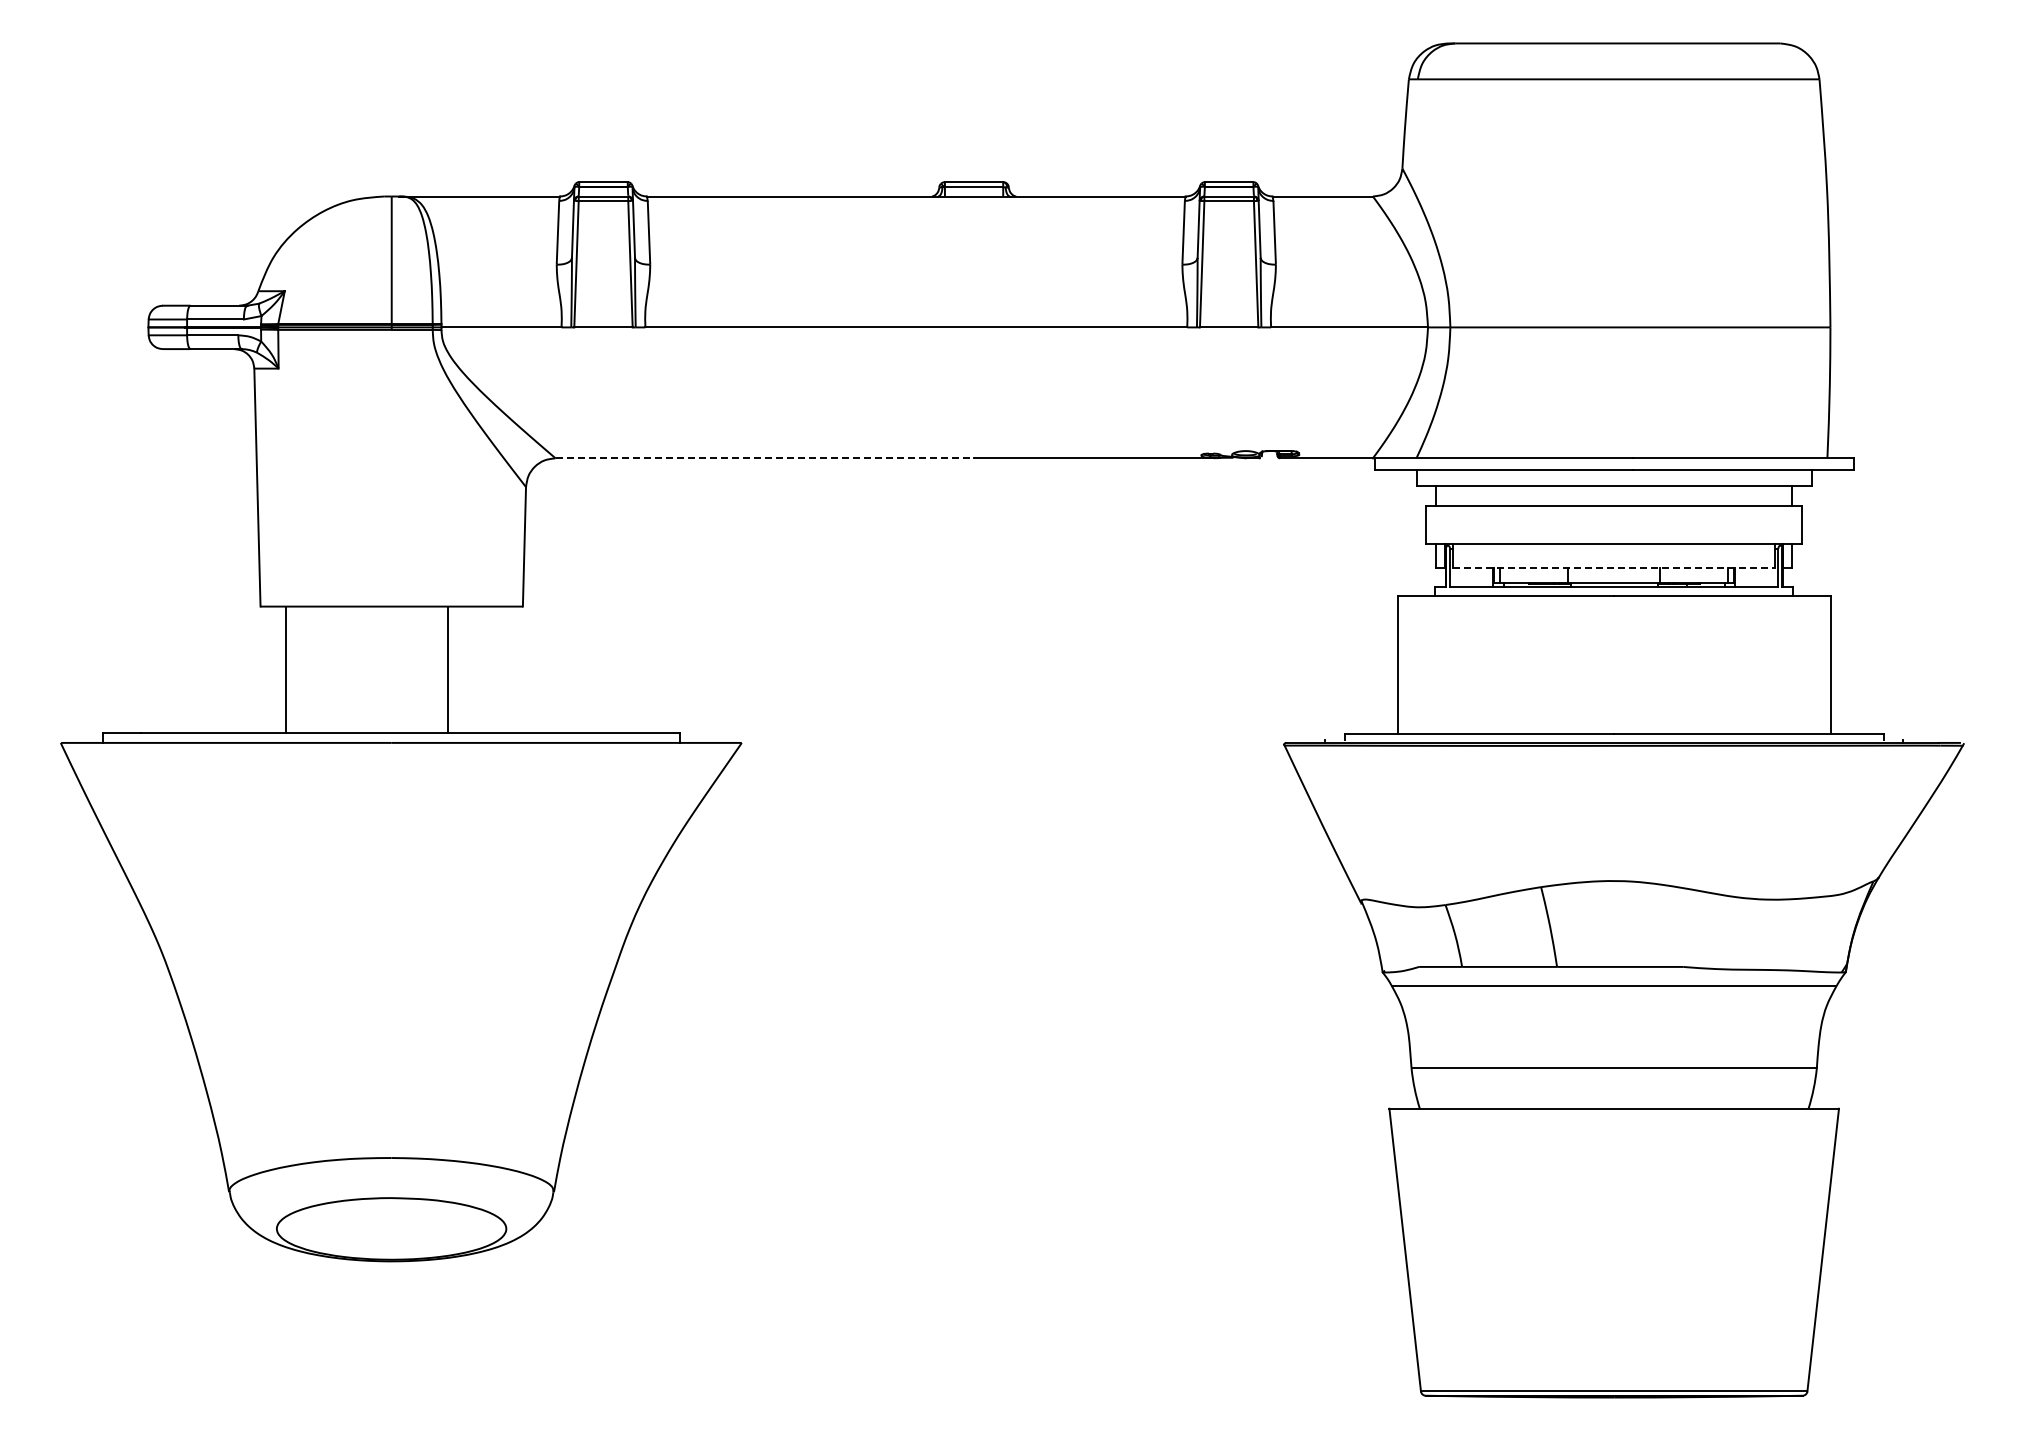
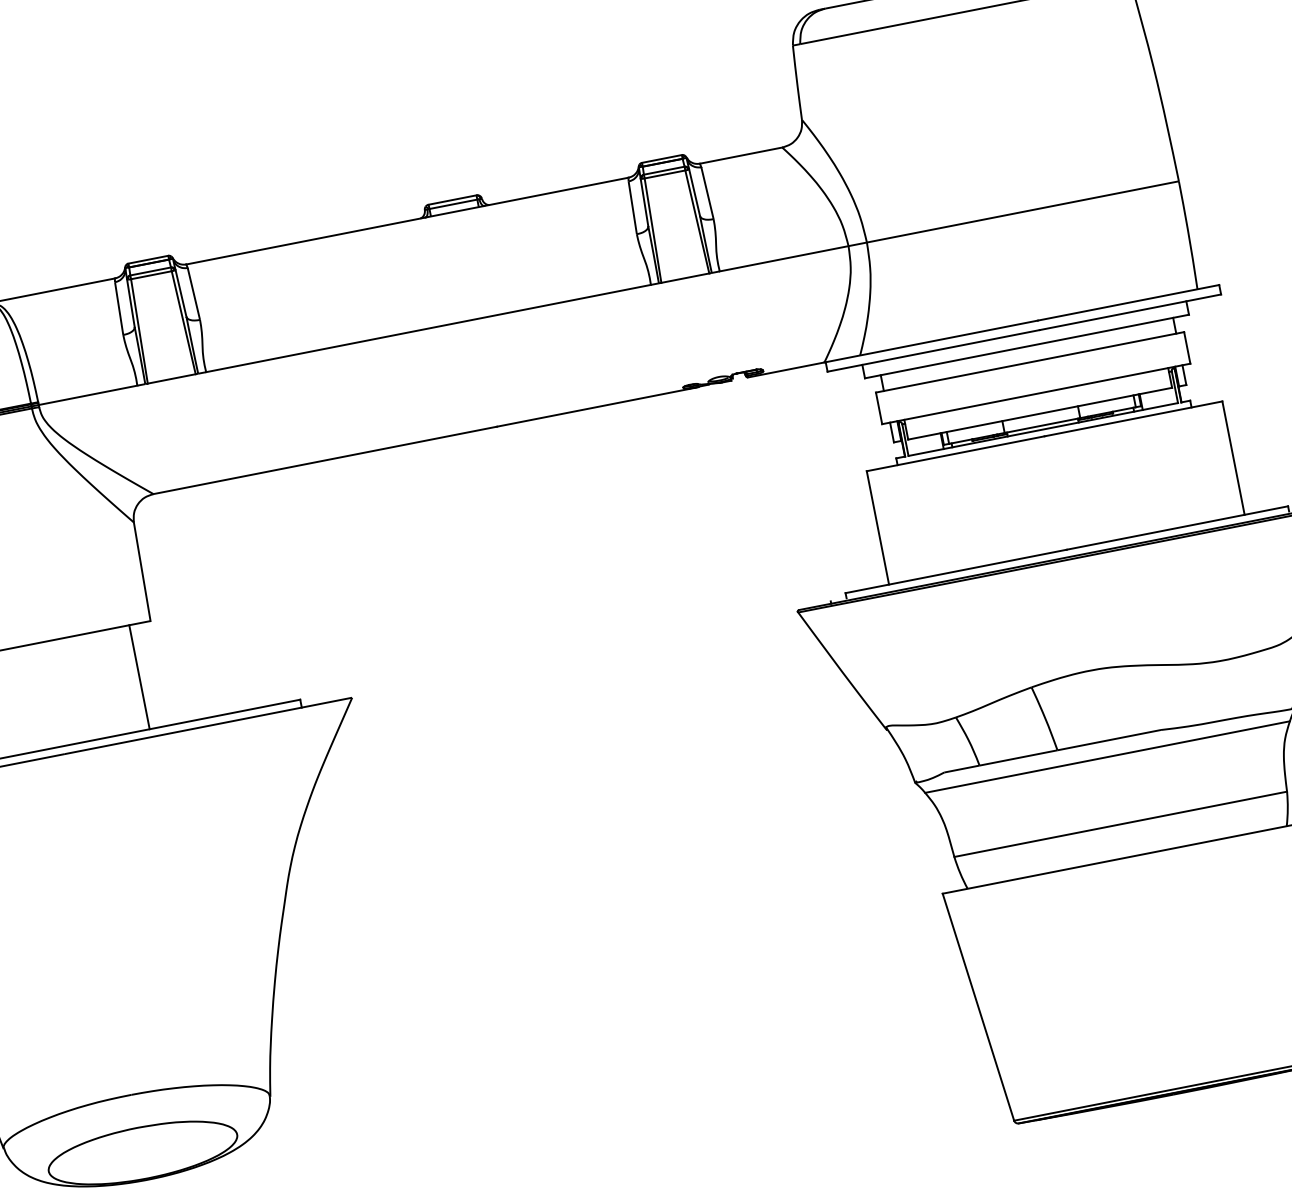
line: (765, 458) -> (325, 460), dashed -> solid
line: (1614, 568) -> (1040, 414), dashed -> solid
line: (447, 669) -> (139, 676), moved

